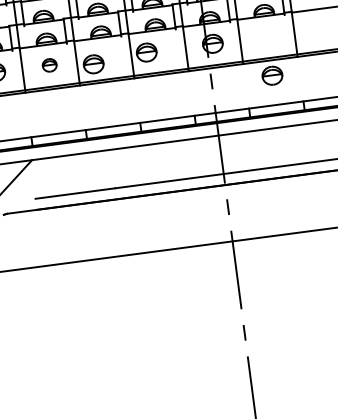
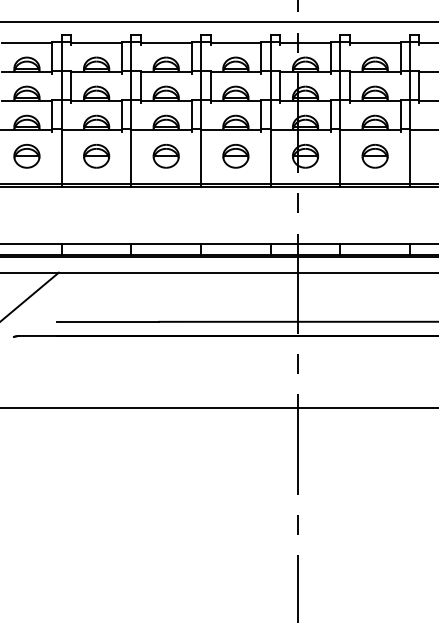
part: (146, 52) -> (235, 156), moved
part: (93, 64) -> (165, 156), moved
part: (49, 65) -> (96, 156), size x1.43
part: (271, 75) -> (374, 156), moved

